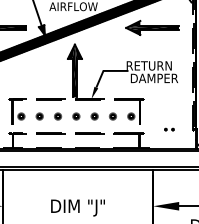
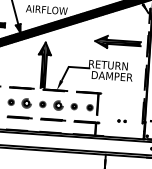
part: (152, 27) -> (117, 42), moved
part: (58, 116) -> (27, 103), size x1.6
part: (94, 116) -> (58, 105), size x1.6

